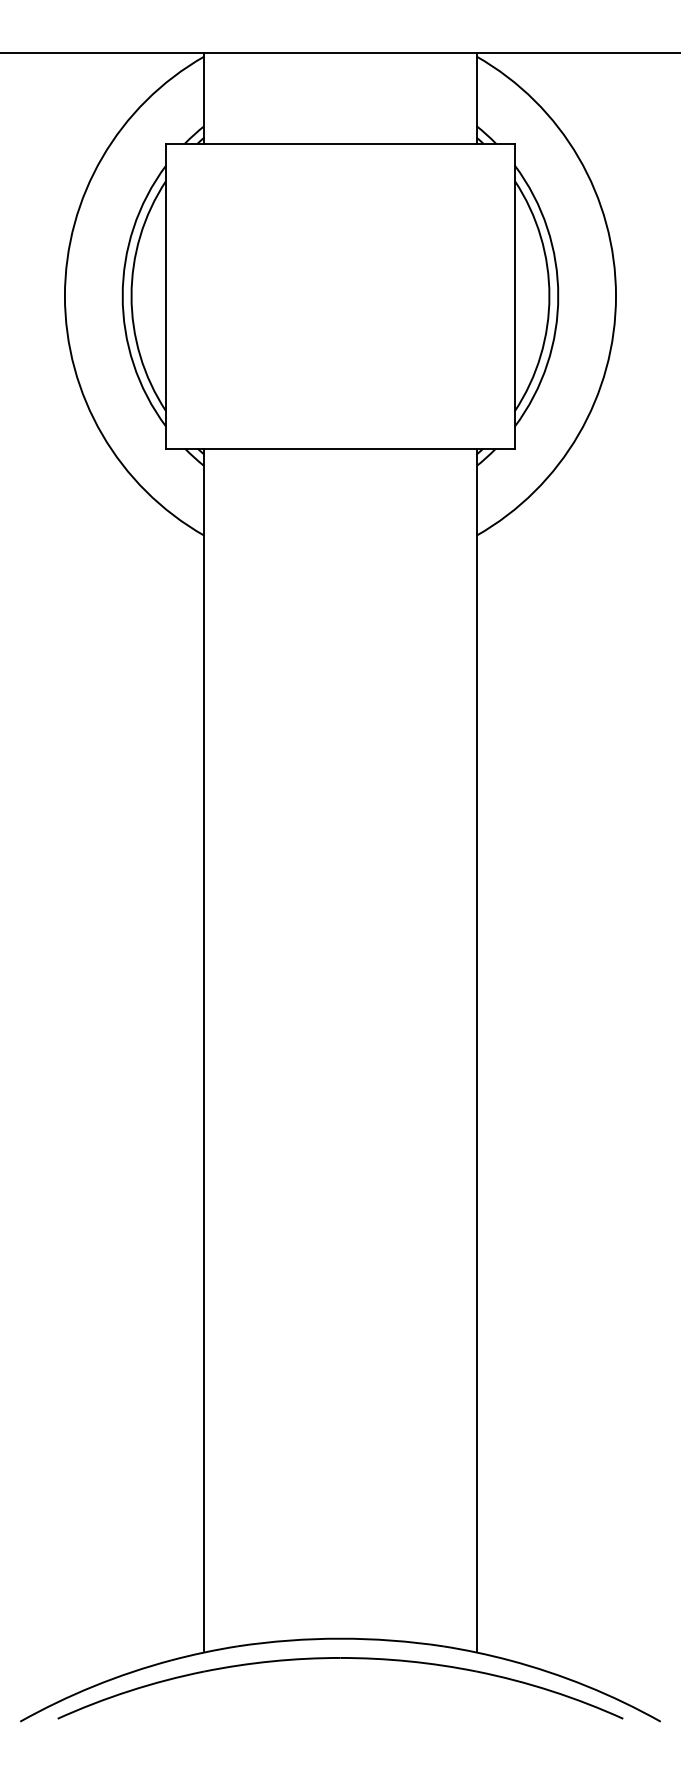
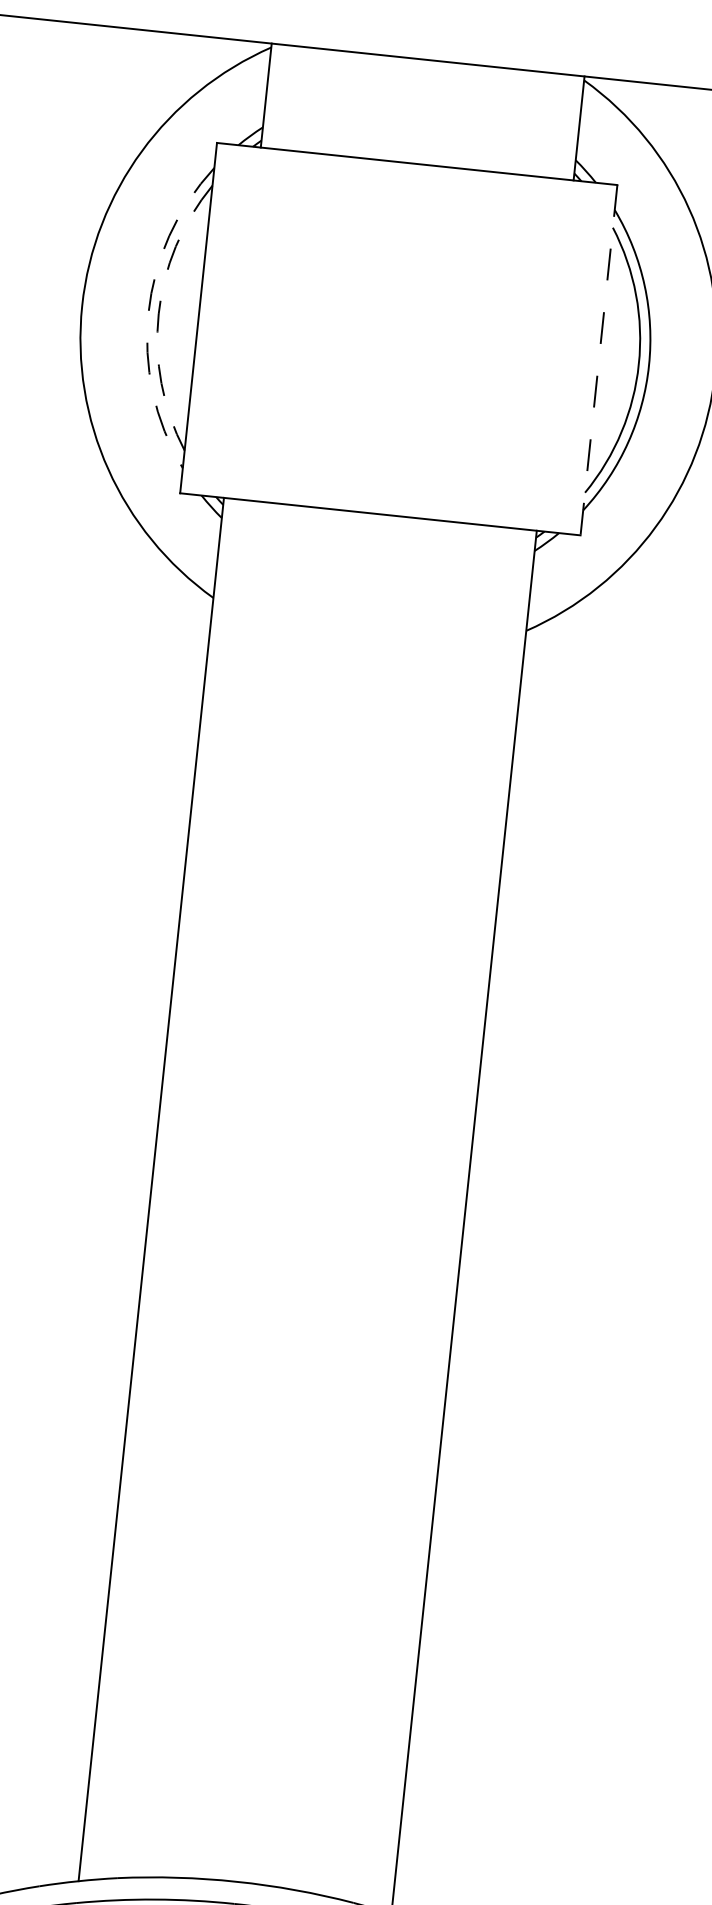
arc: (122, 296) -> (148, 313), solid -> dashed
arc: (131, 296) -> (158, 314), solid -> dashed
line: (514, 296) -> (598, 360), solid -> dashed

